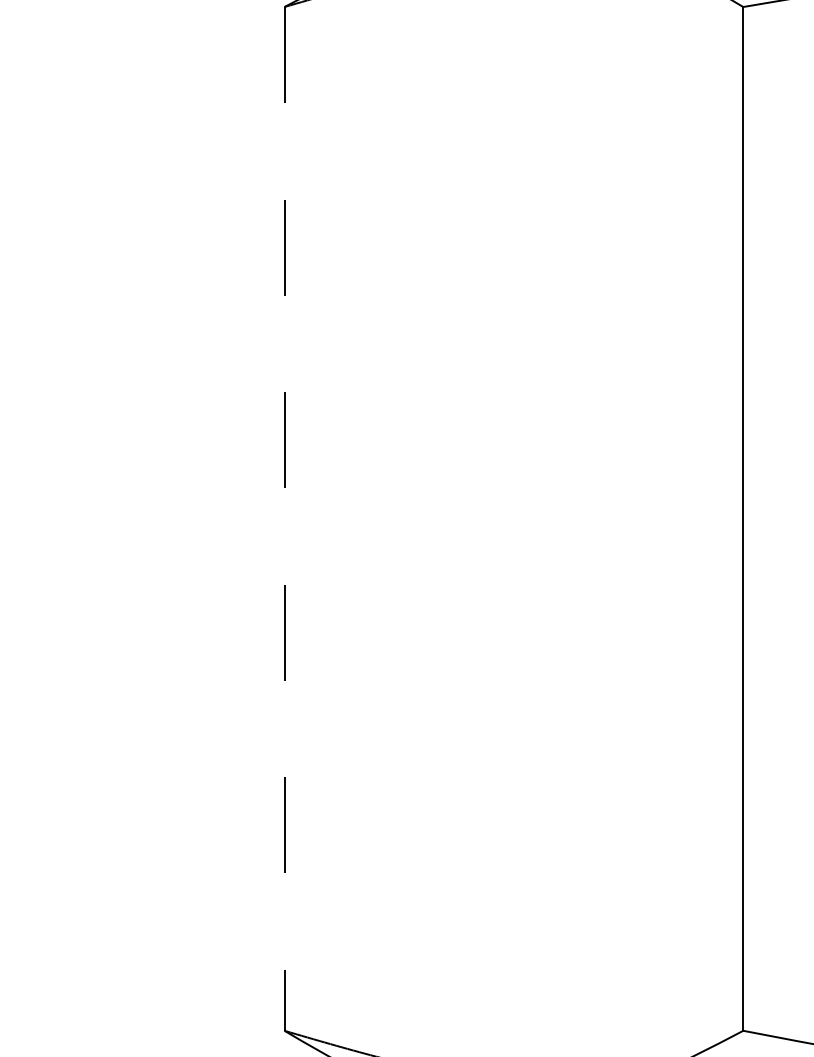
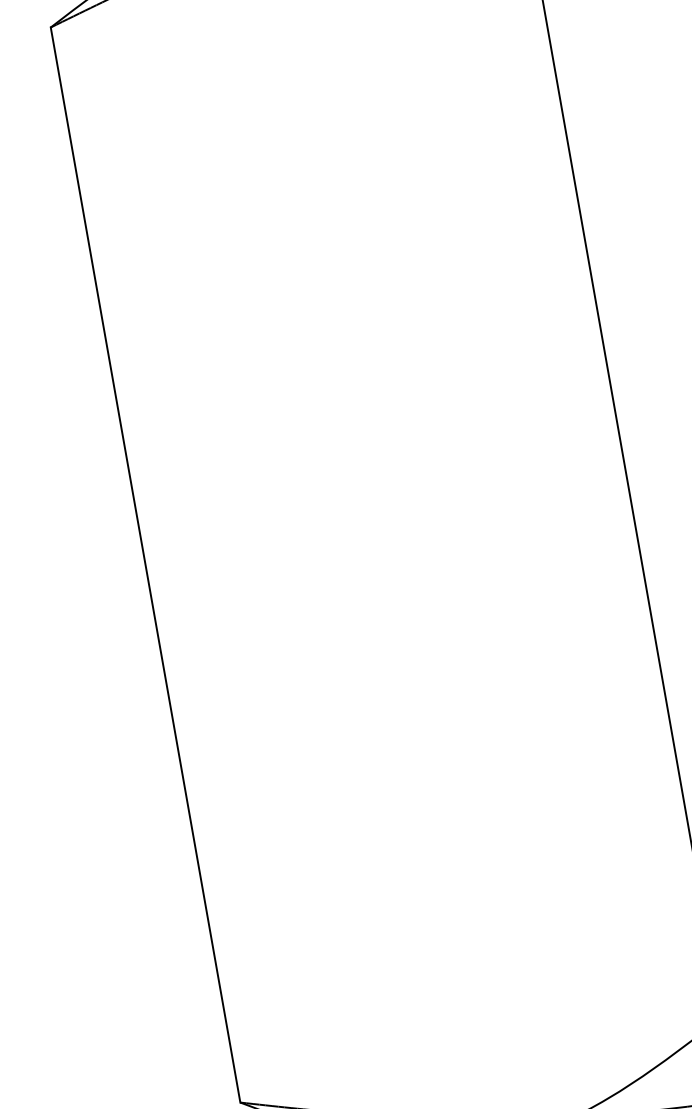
line: (284, 518) -> (145, 564), dashed -> solid

